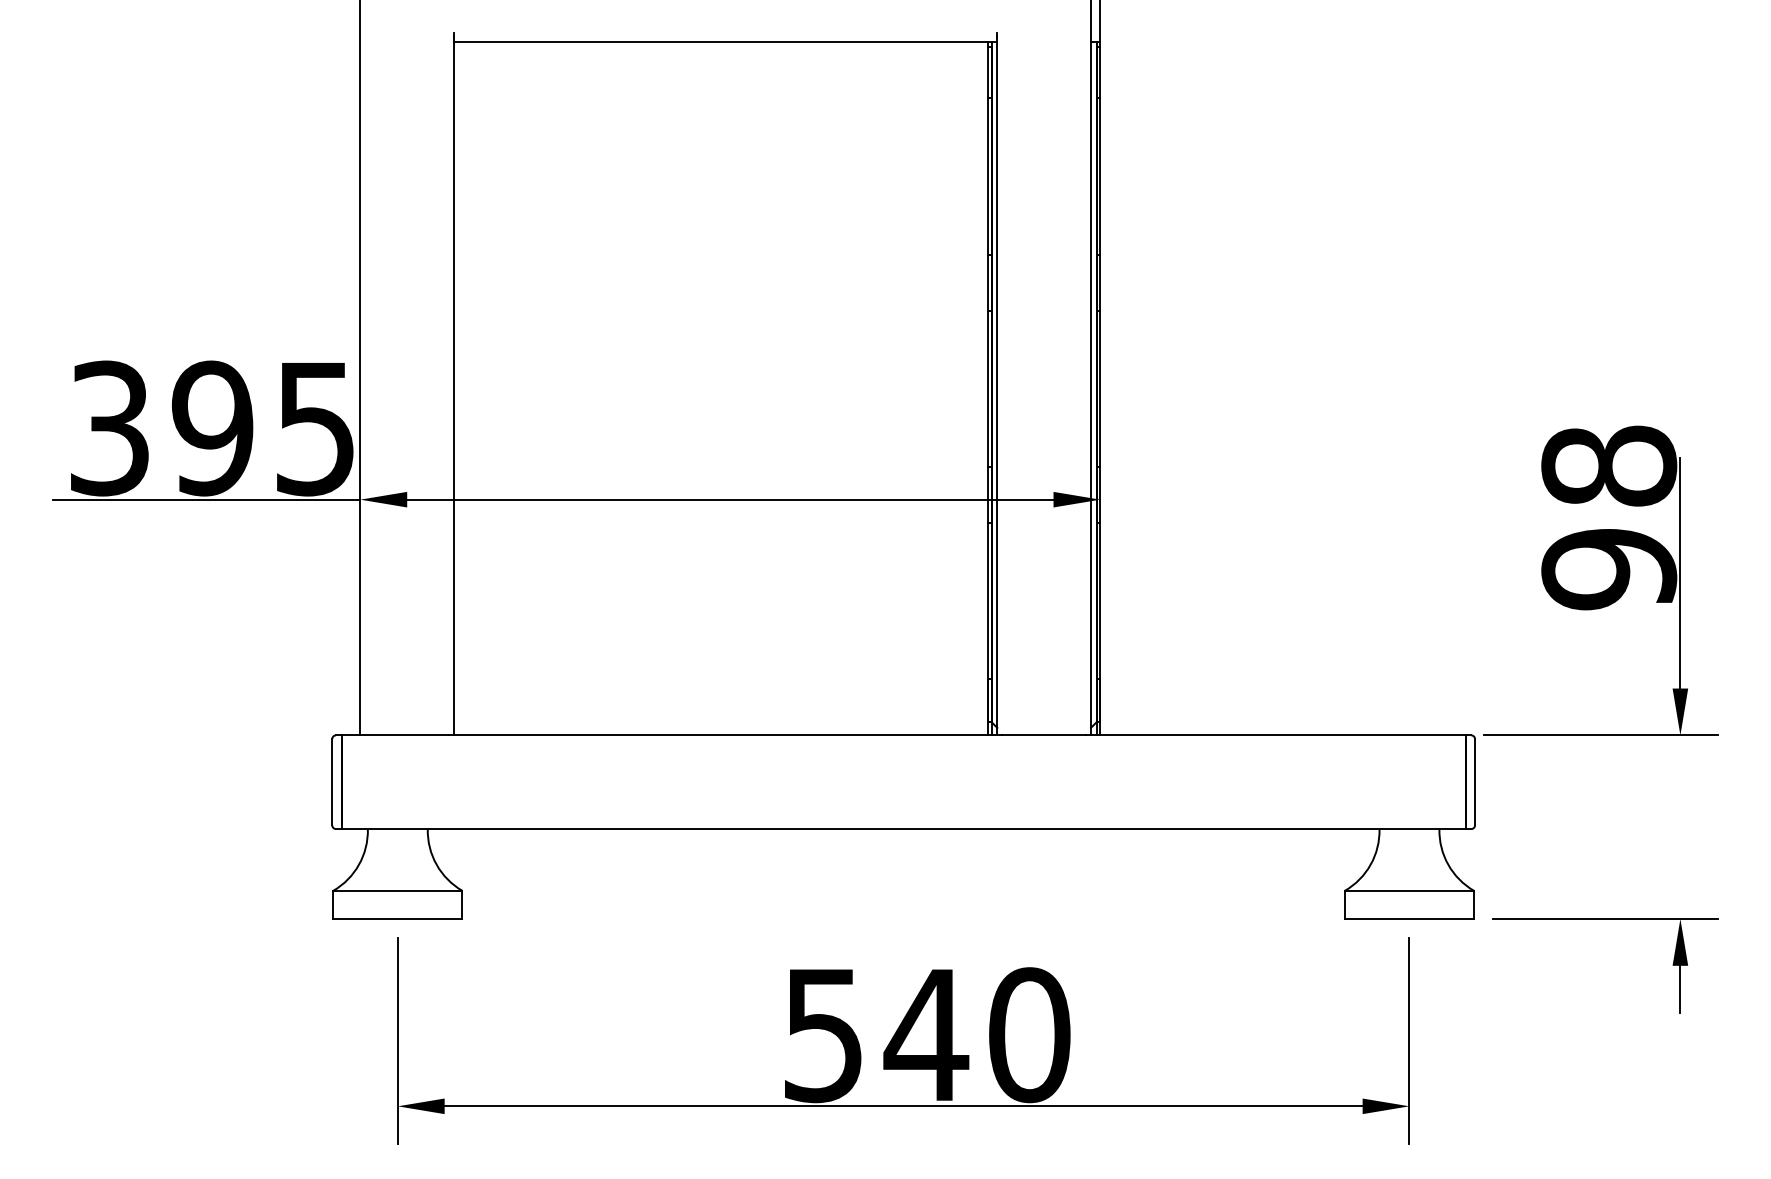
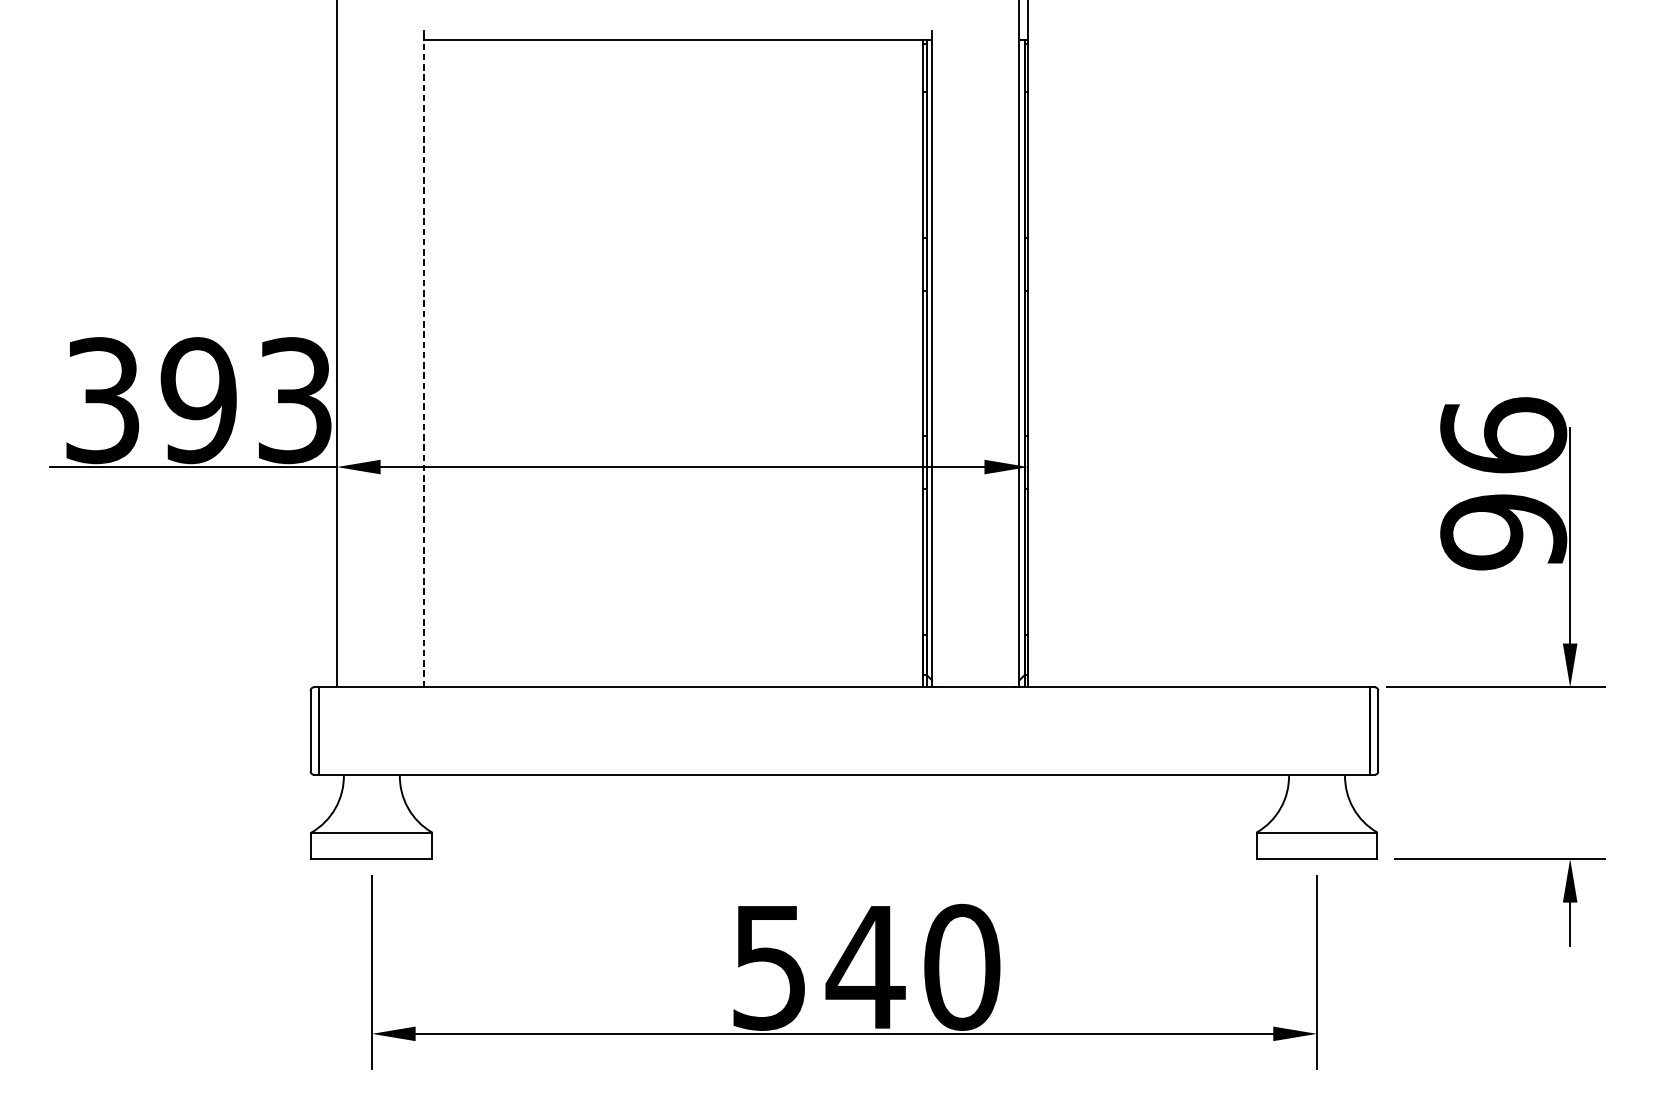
line: (454, 388) -> (424, 363), solid -> dashed
text: (315, 428) -> (294, 400), 395 -> 393
text: (1609, 465) -> (1503, 435), 98 -> 96

